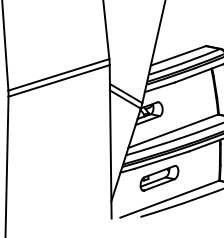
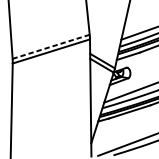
line: (58, 74) -> (50, 46), solid -> dashed
part: (159, 178) -> (128, 125), removed

